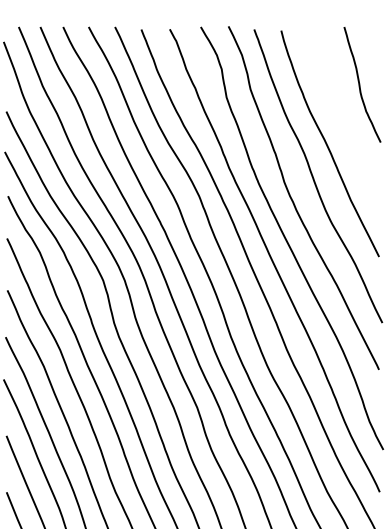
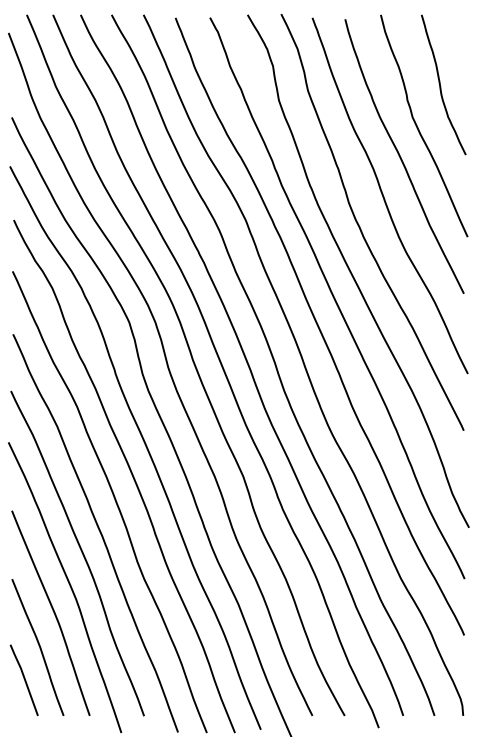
curve: (341, 119) -> (418, 127), added

